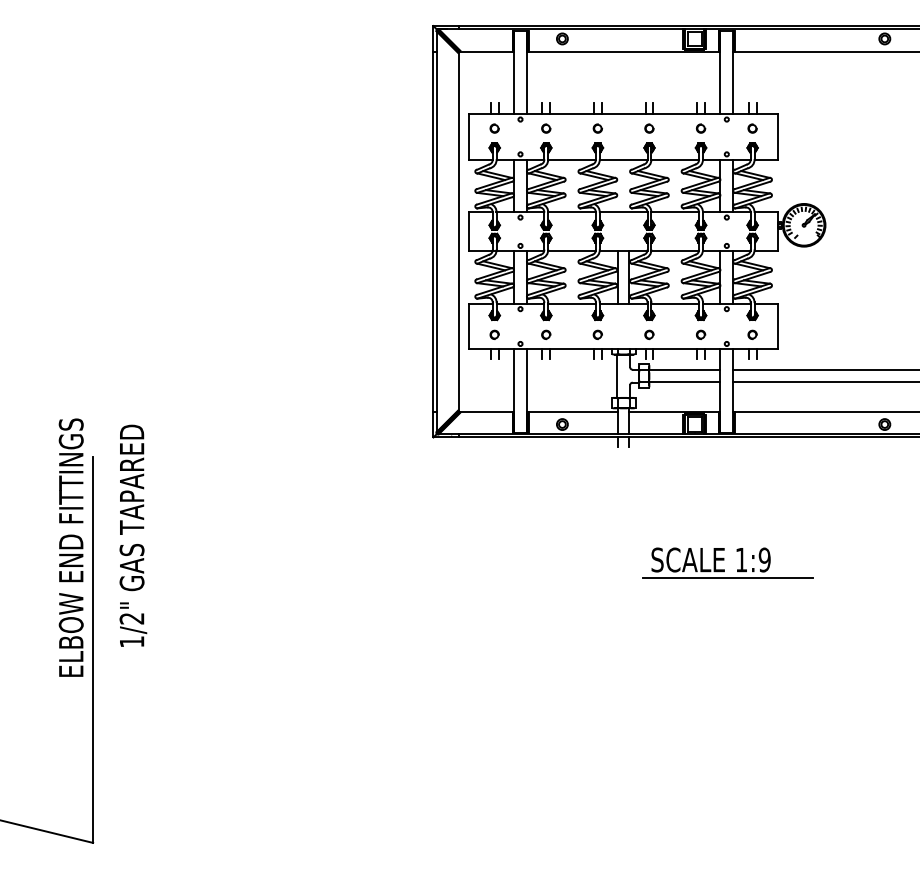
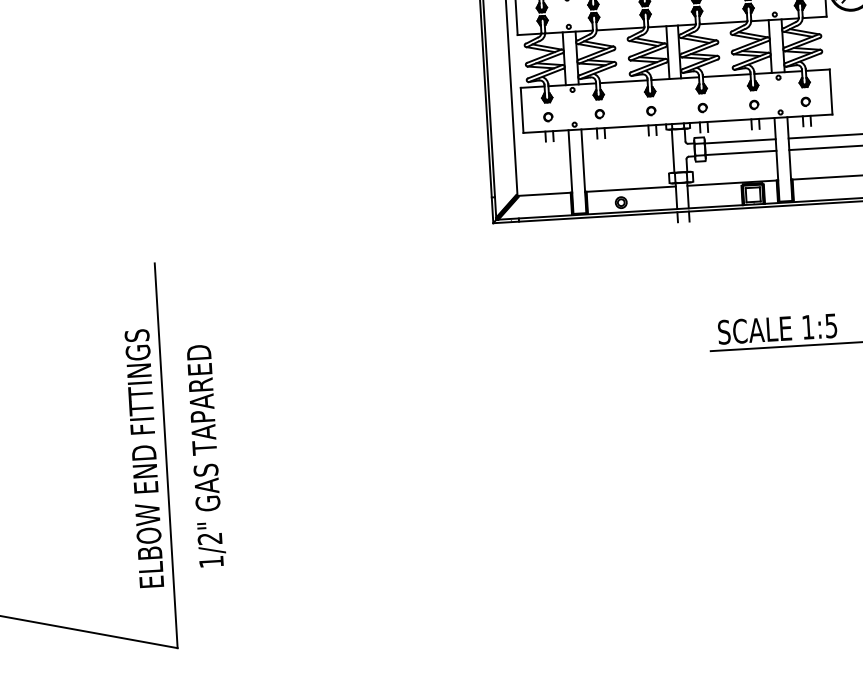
text: (133, 535) -> (206, 455), moved
text: (70, 547) -> (143, 458), moved
text: (764, 559) -> (831, 325), 1:9 -> 1:5

